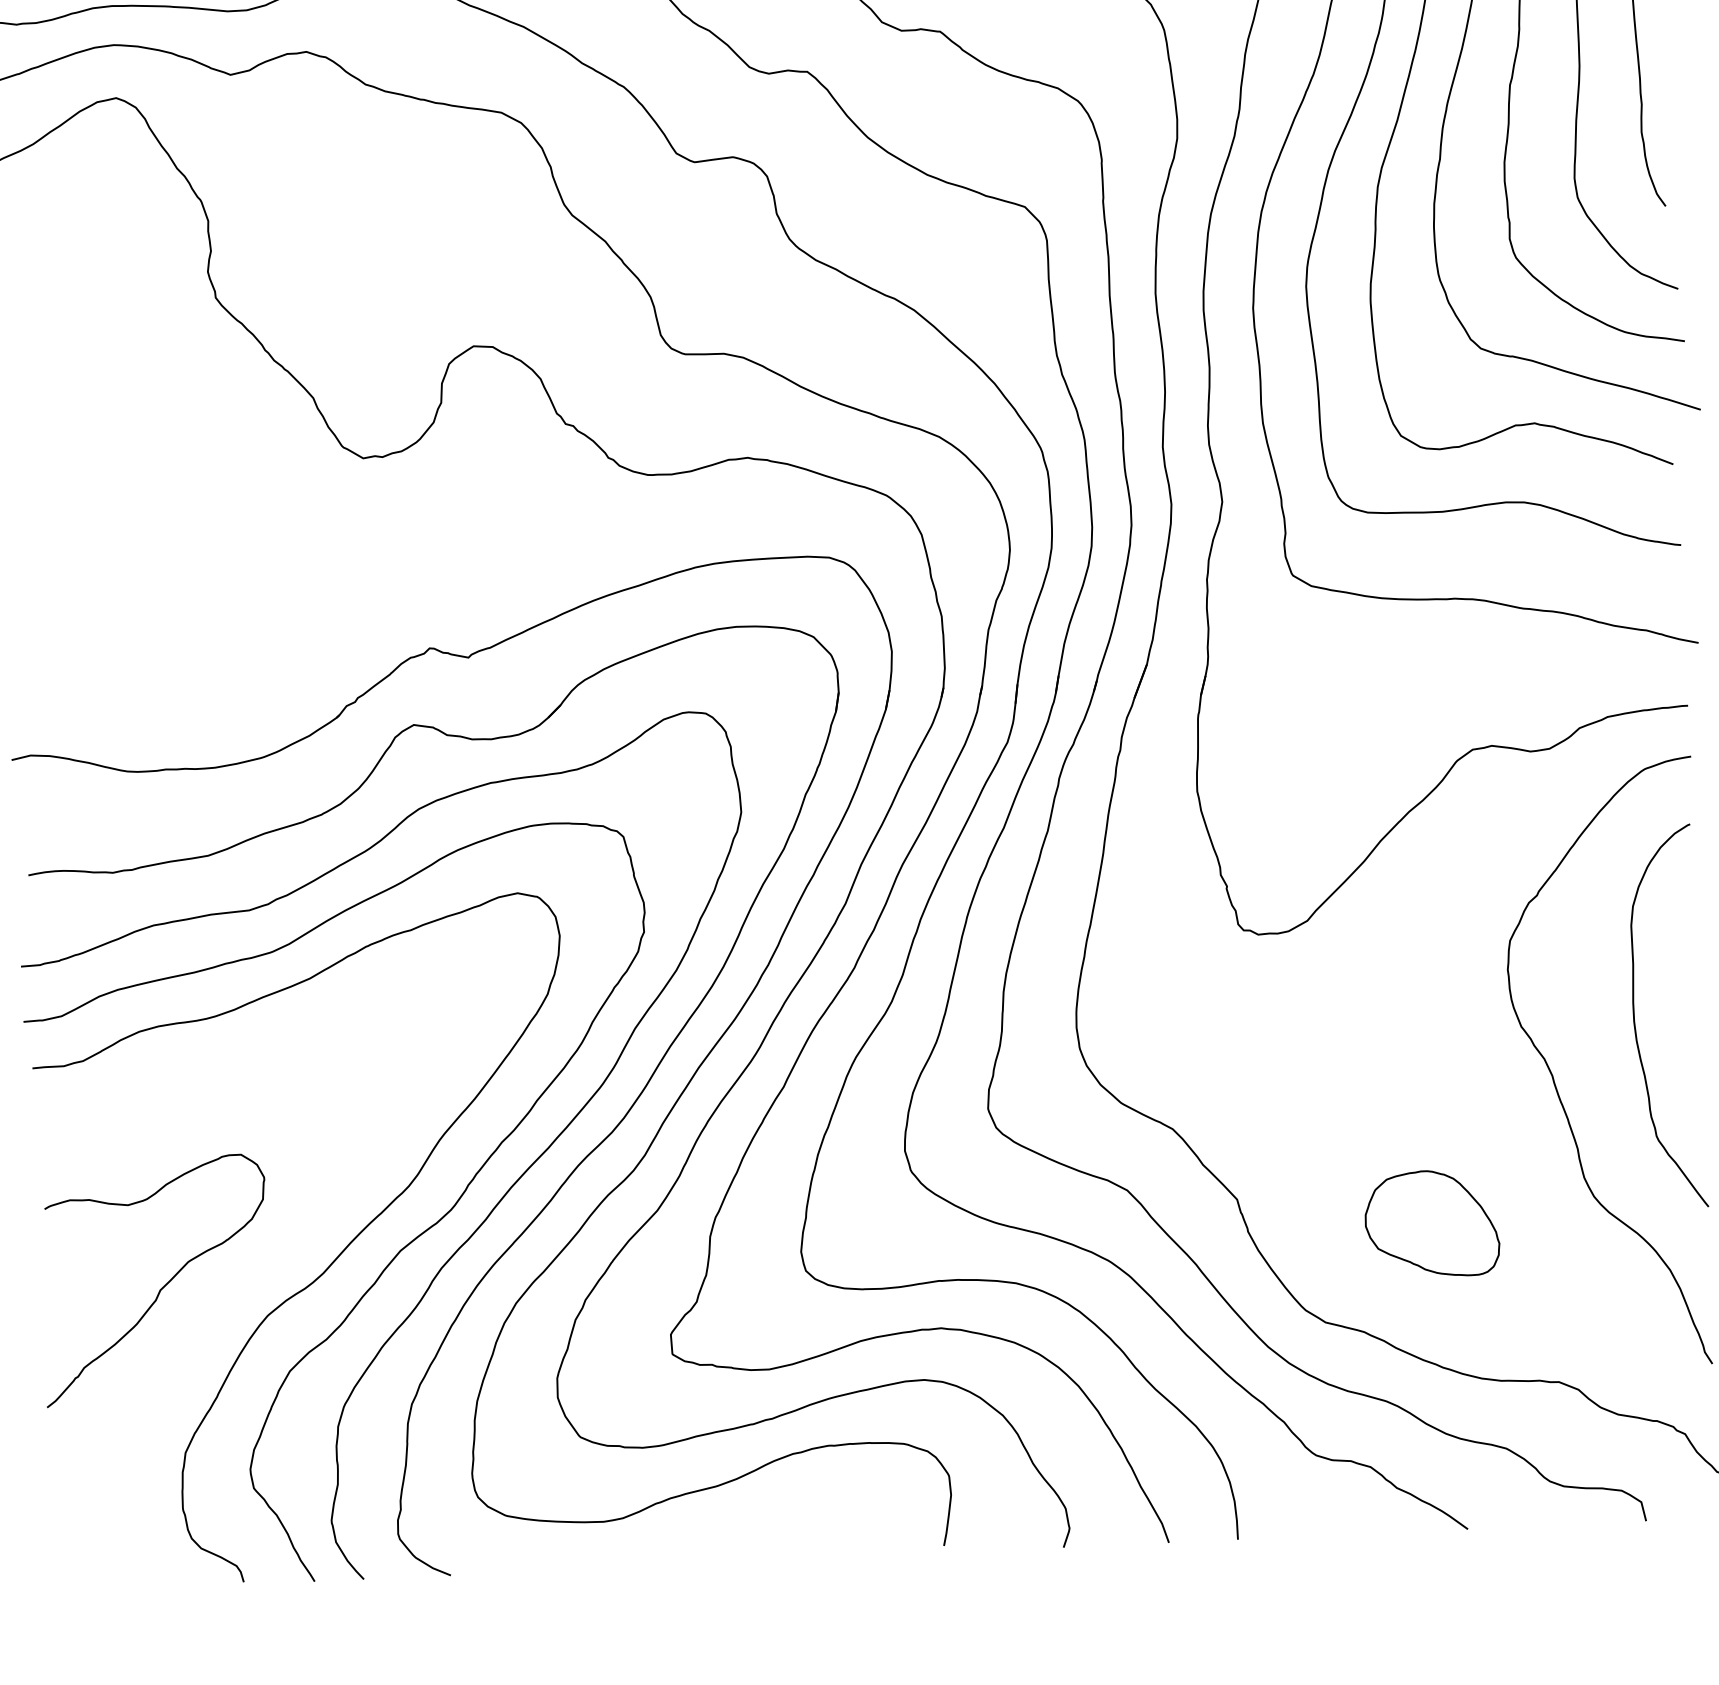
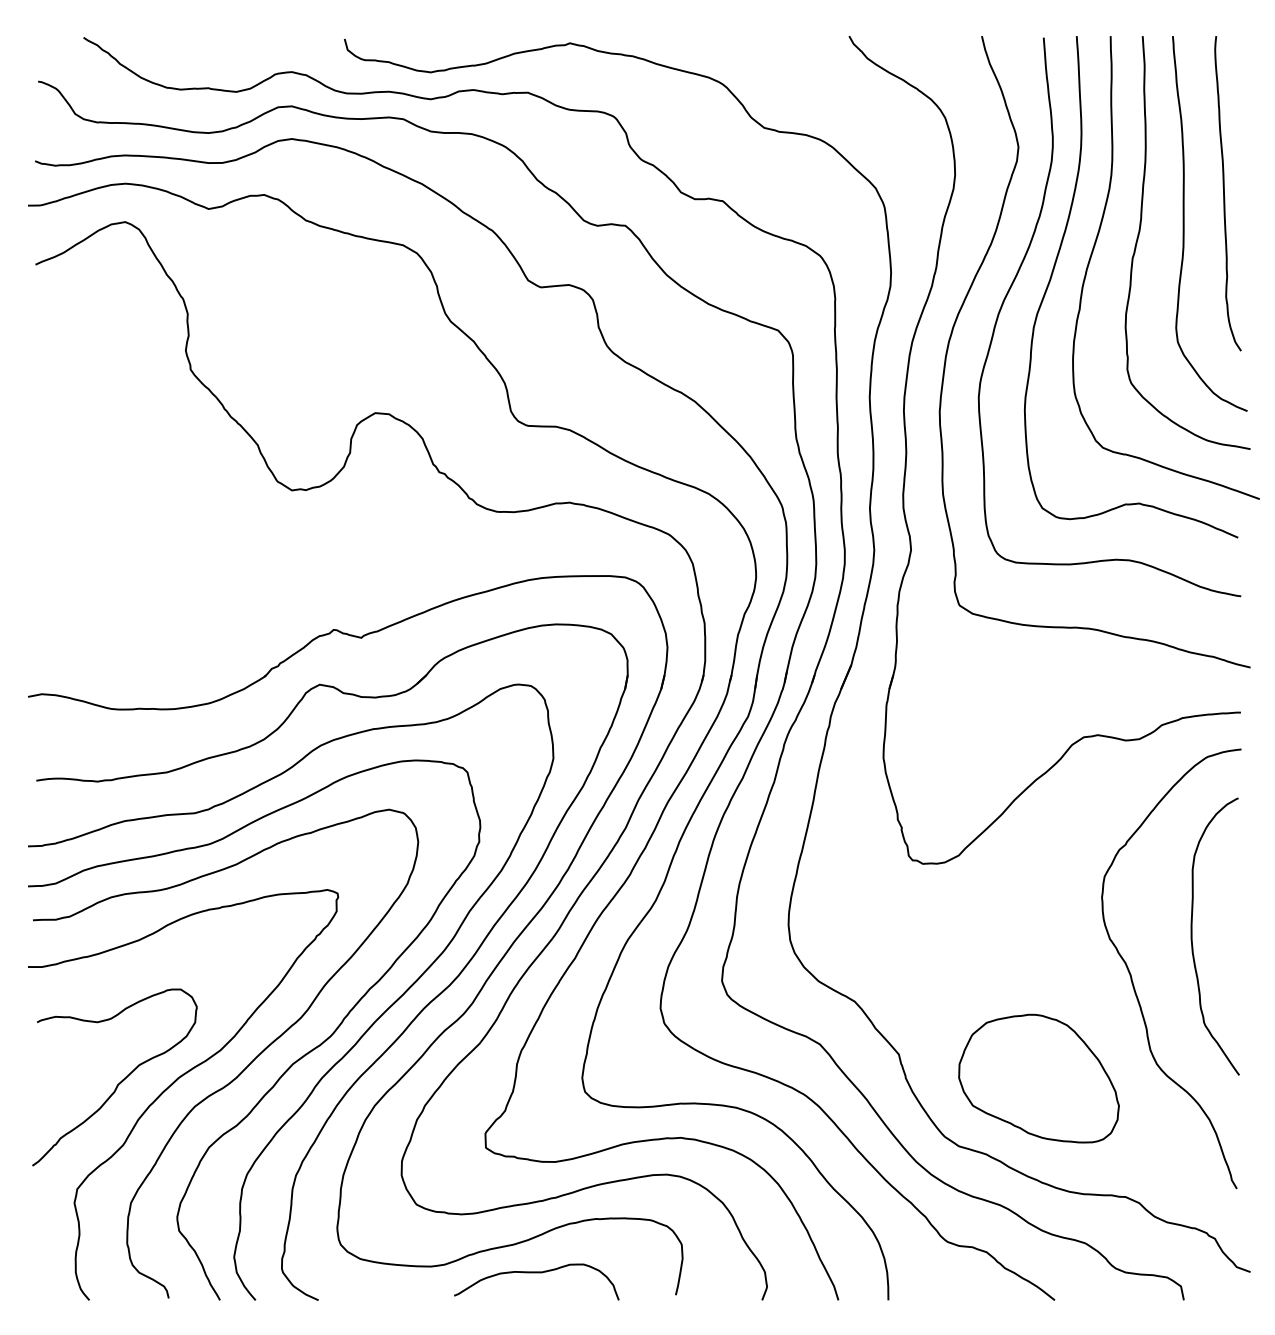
part: (1431, 1223) -> (1038, 1078), size x1.67
curve: (236, 1286) -> (173, 1084), added
curve: (750, 1524) -> (536, 1273), added

